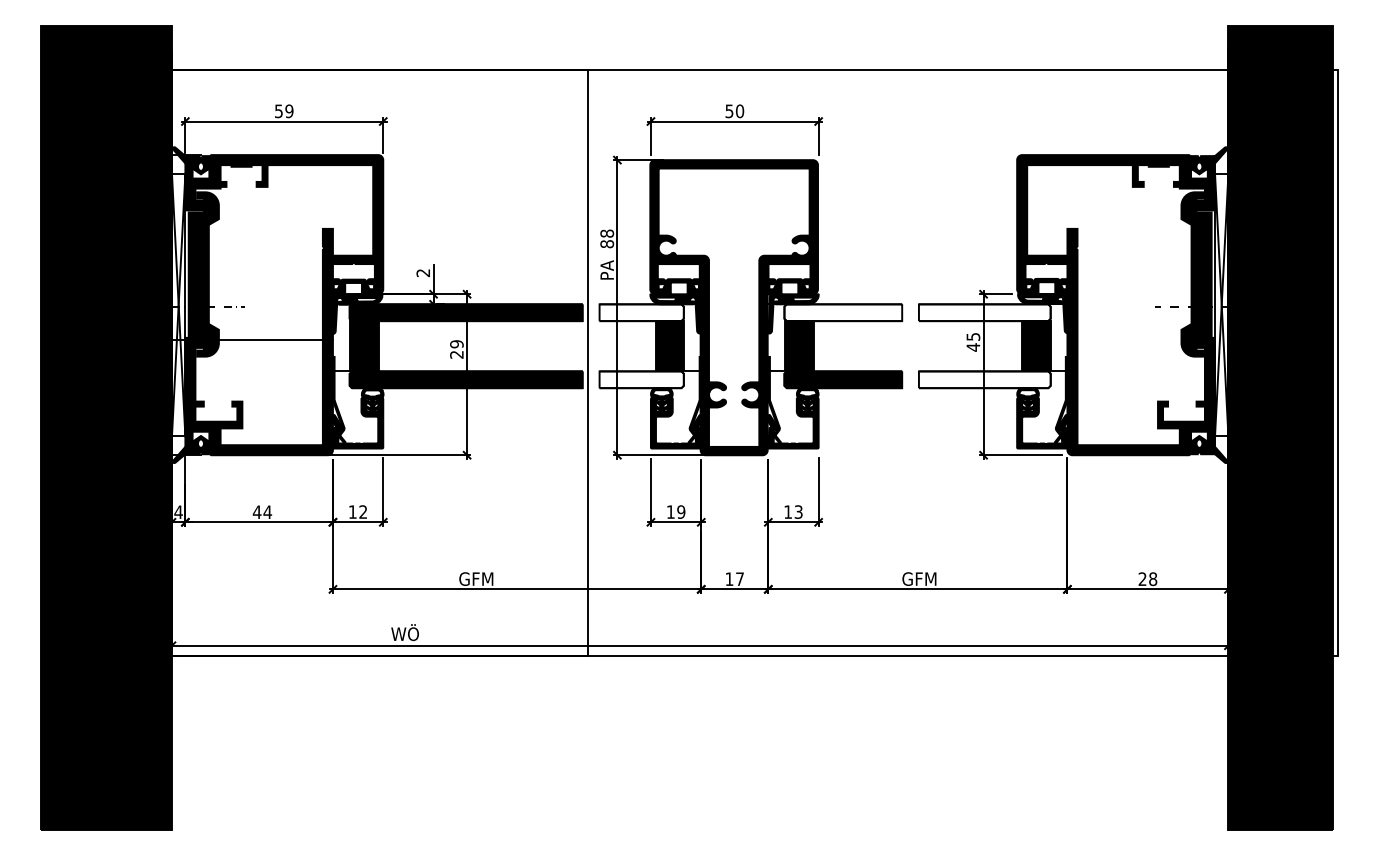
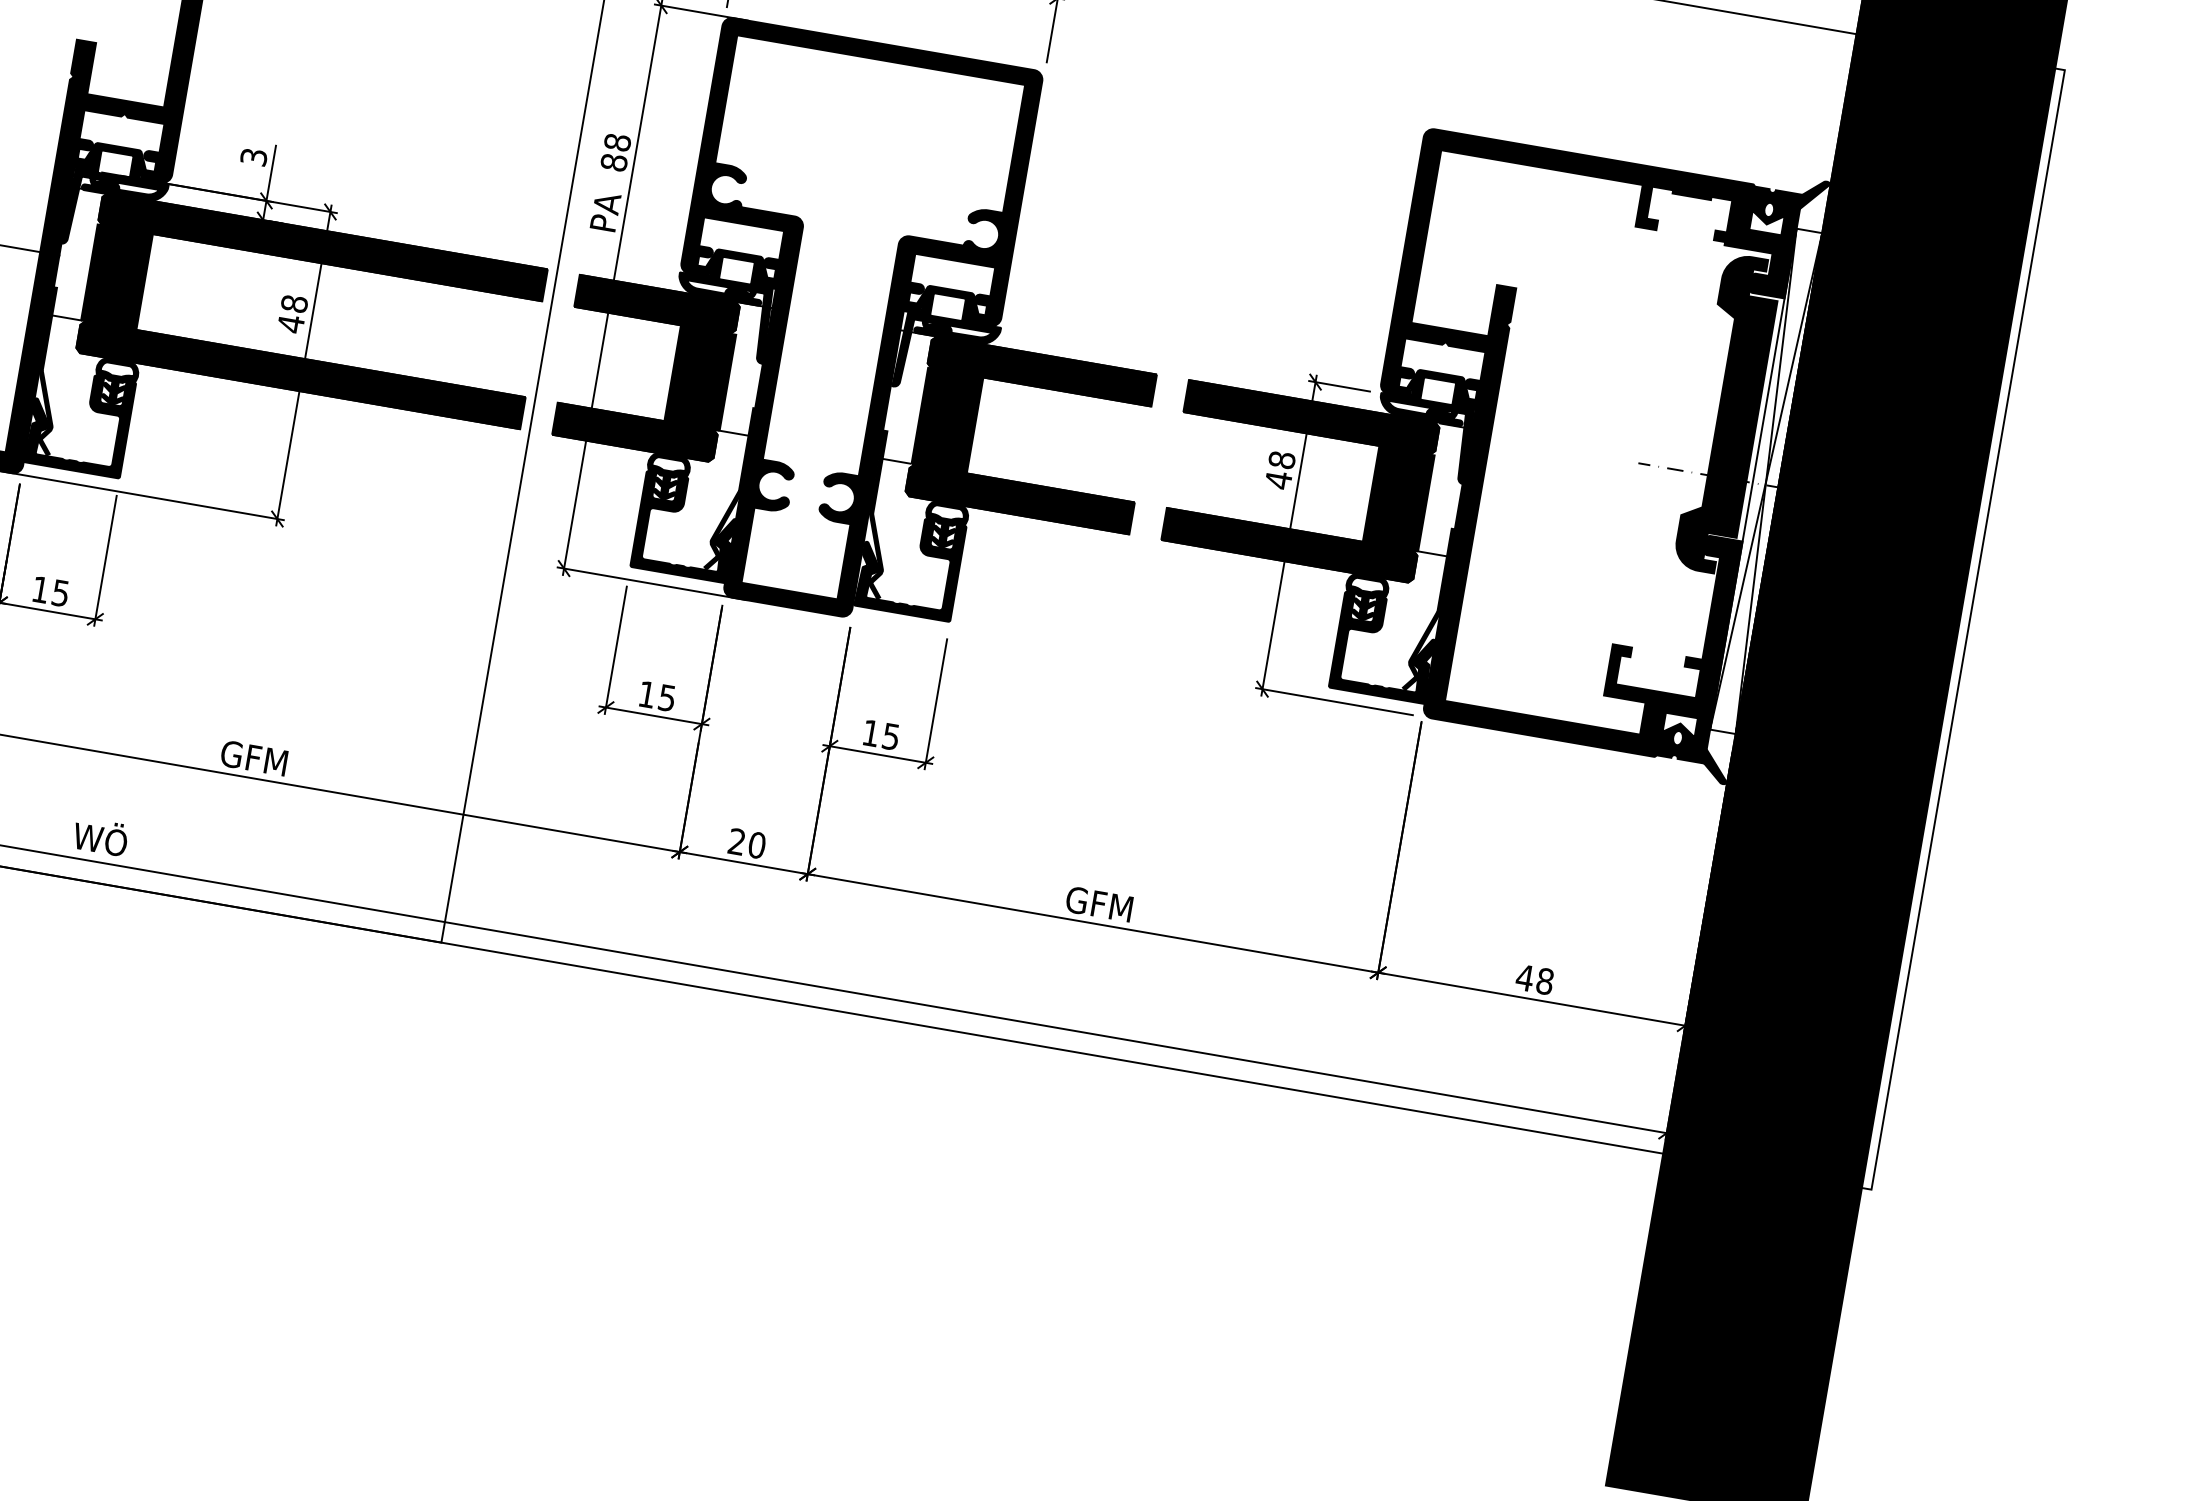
text: (423, 272) -> (254, 156), 2 -> 3
fill: (641, 312) -> (657, 304), added
fill: (843, 312) -> (1042, 370), added
fill: (984, 312) -> (1311, 417), added
text: (973, 336) -> (1282, 459), 45 -> 48
text: (456, 349) -> (292, 313), 29 -> 48
fill: (641, 379) -> (634, 432), added
fill: (984, 379) -> (1289, 545), added
text: (363, 511) -> (61, 592), 12 -> 15
text: (681, 511) -> (667, 696), 19 -> 15
text: (798, 511) -> (890, 735), 13 -> 15
text: (1142, 578) -> (1525, 976), 28 -> 48
text: (734, 579) -> (746, 844), 17 -> 20

